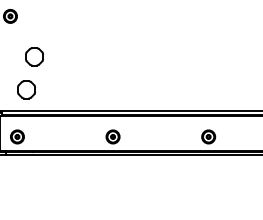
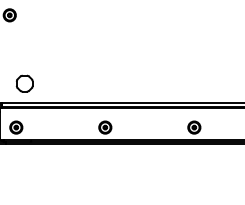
part: (34, 56) -> (32, 52), removed

